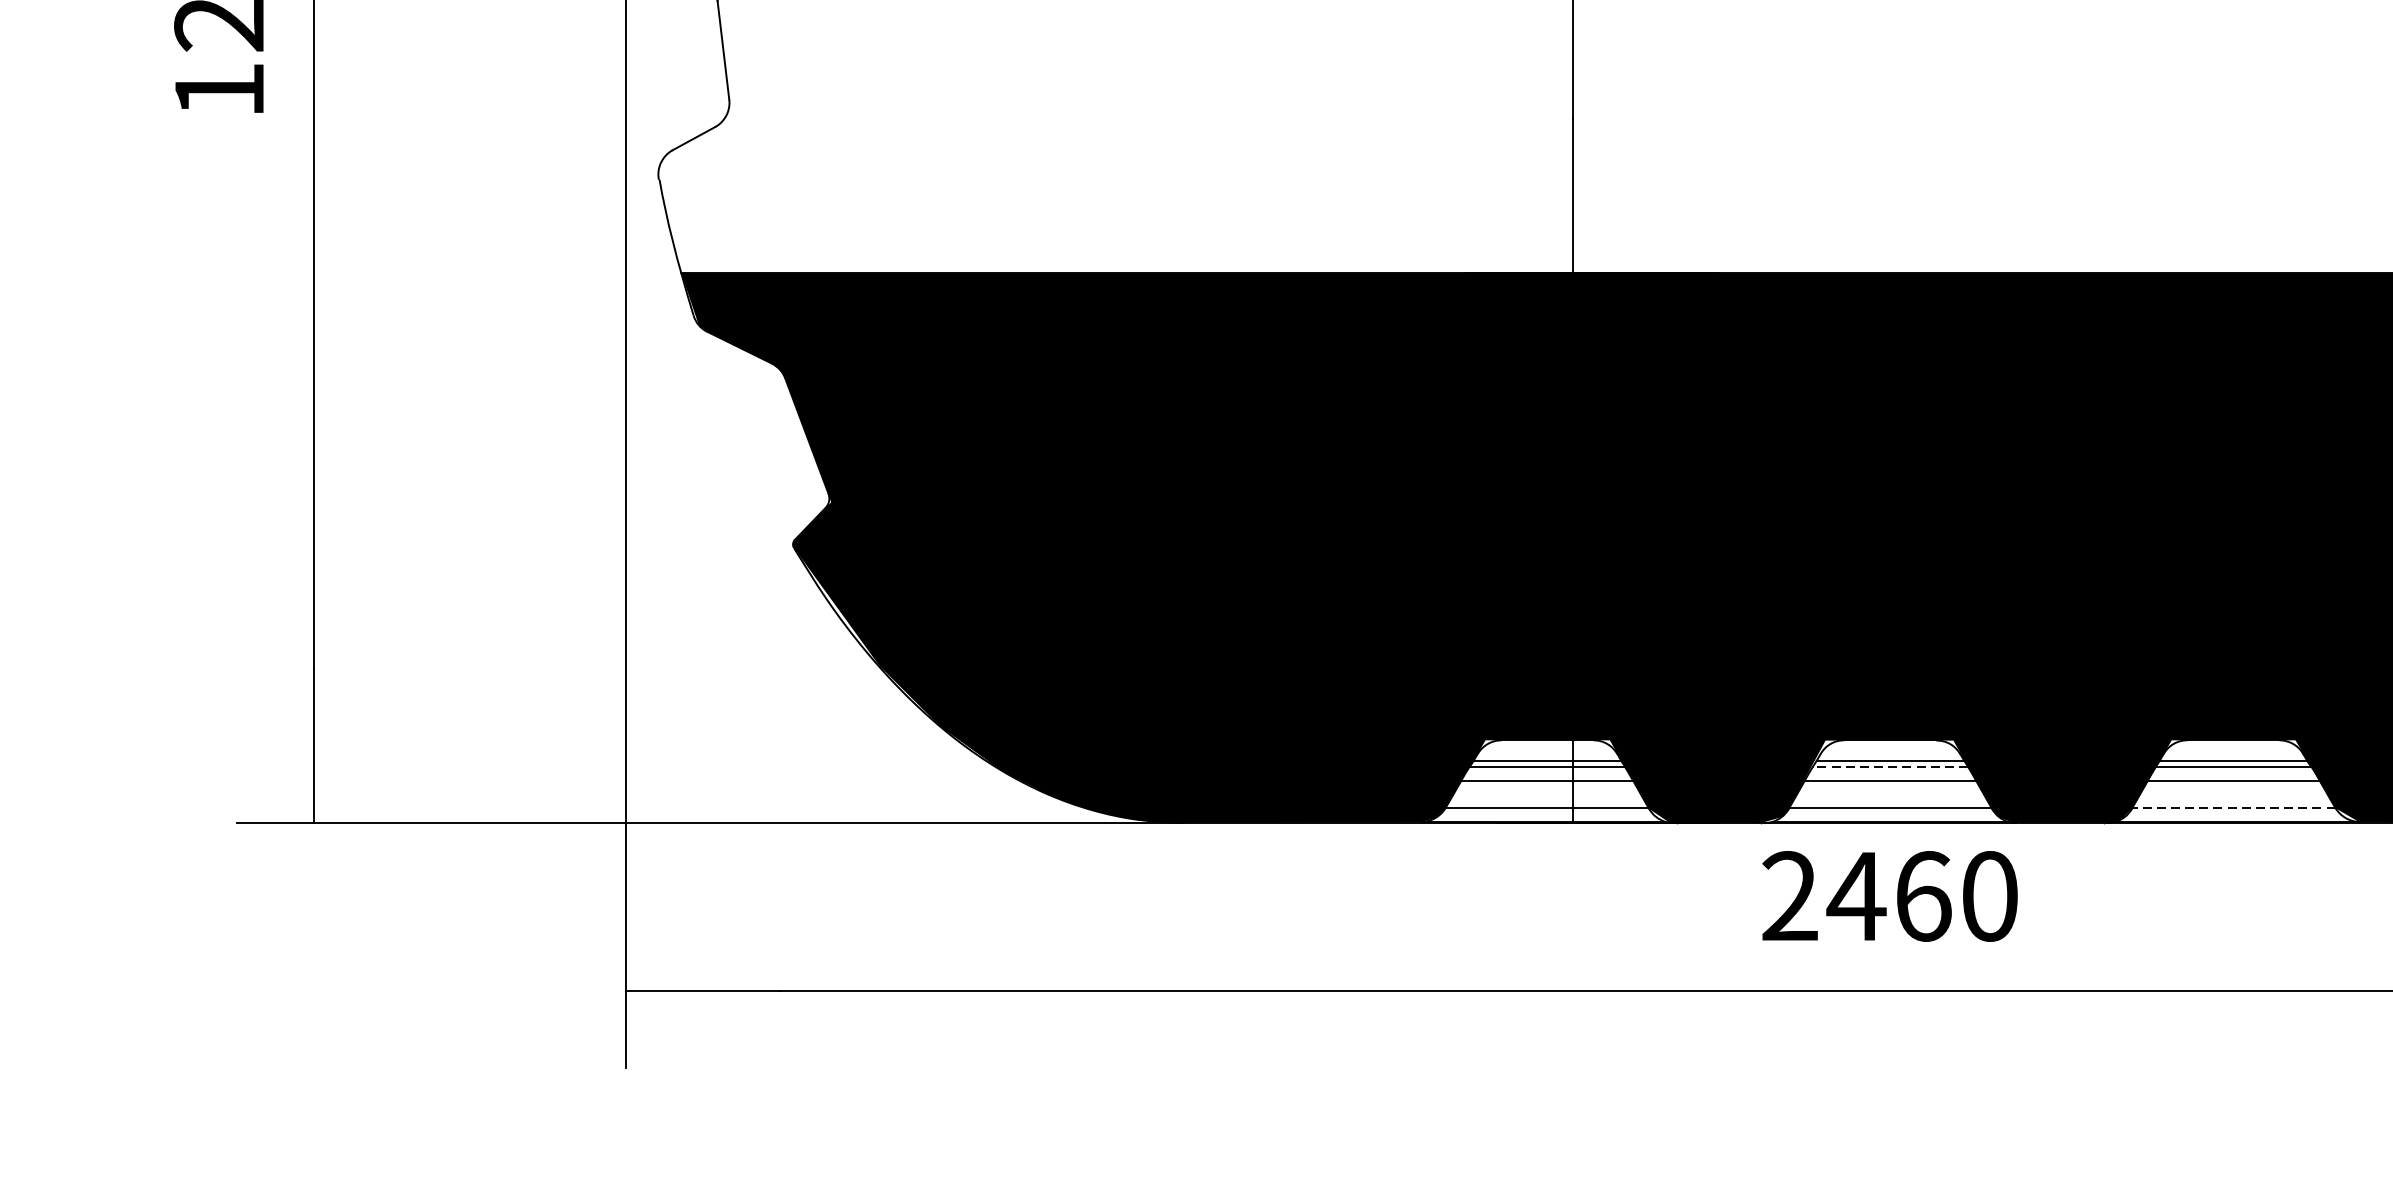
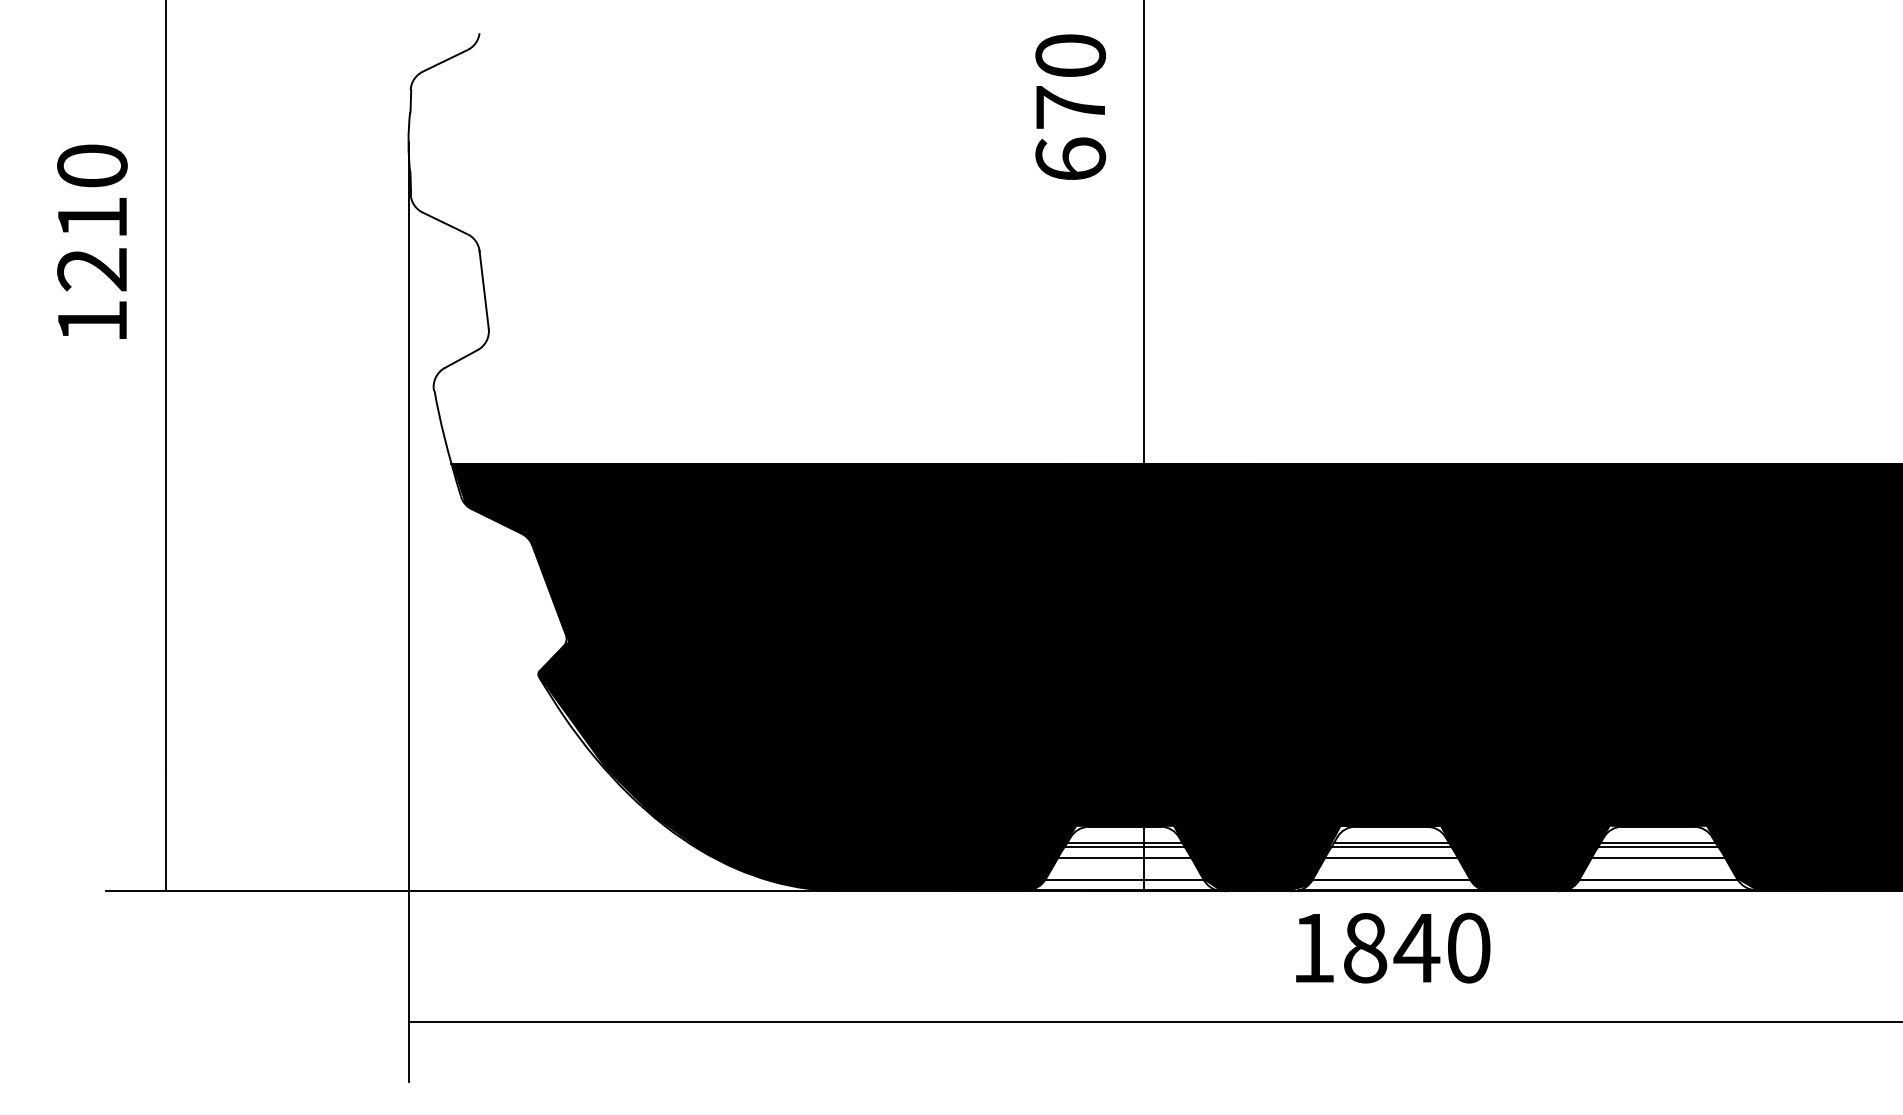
line: (1890, 766) -> (1391, 847), dashed -> solid
line: (2233, 808) -> (1658, 879), dashed -> solid
text: (1857, 895) -> (1365, 947), 2460 -> 1840

